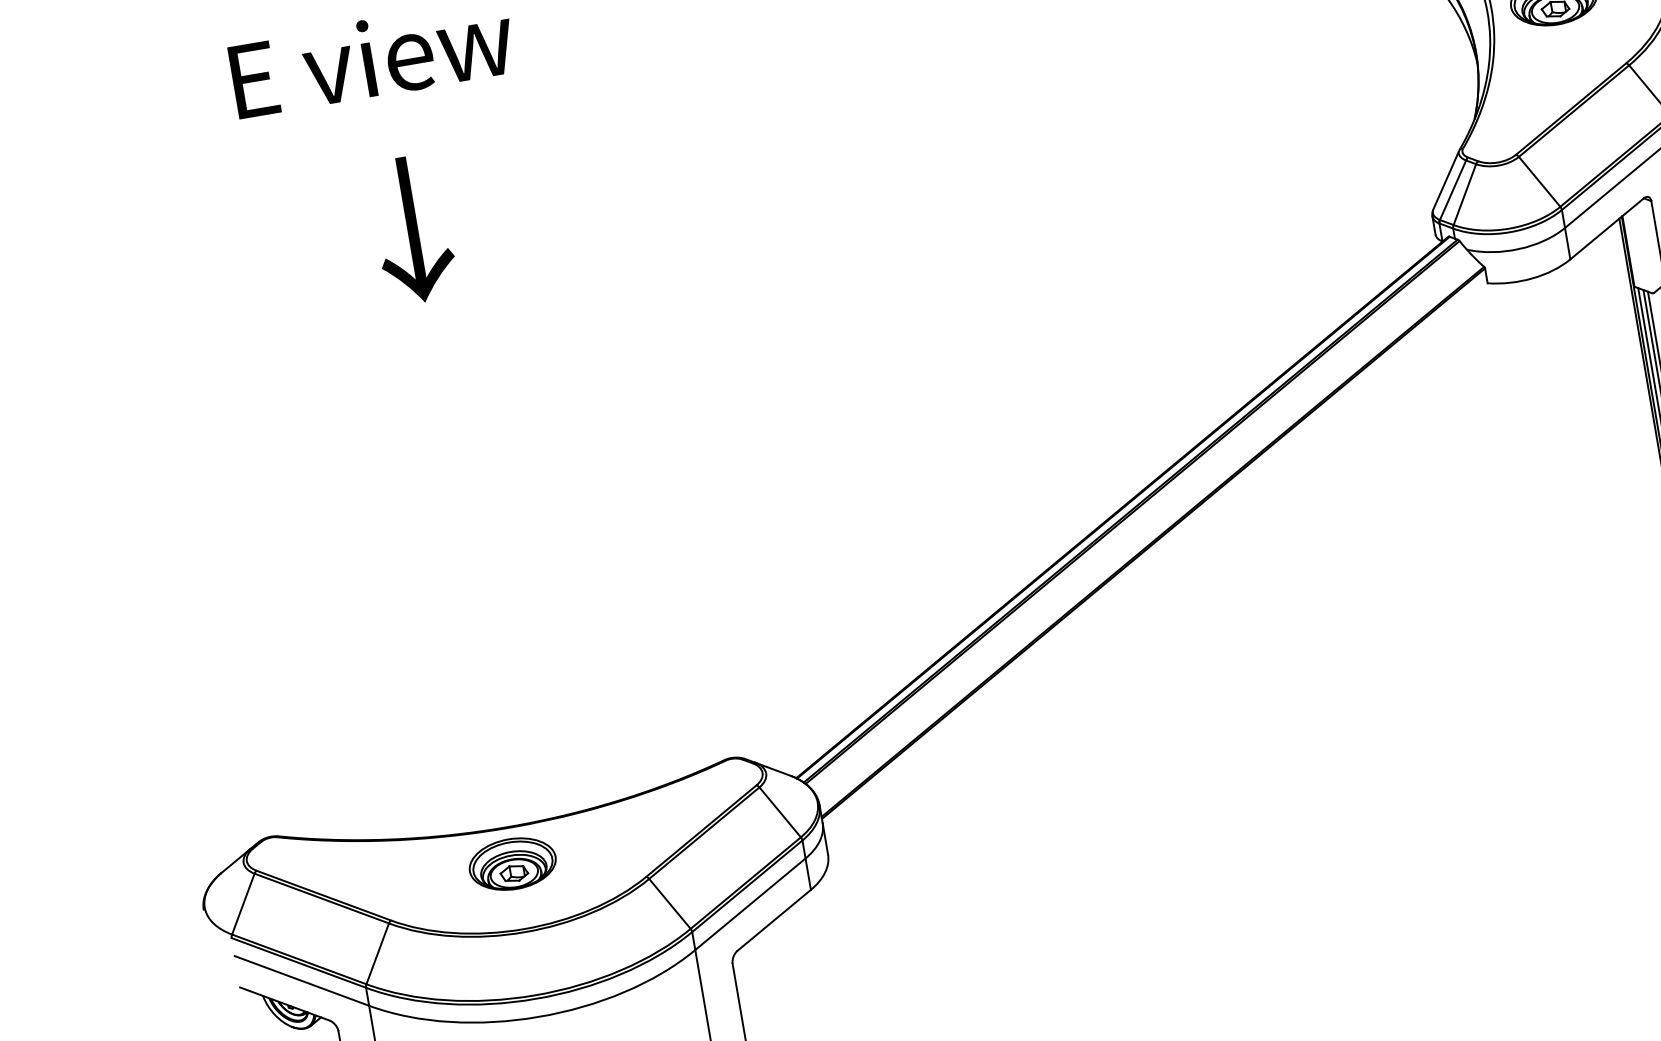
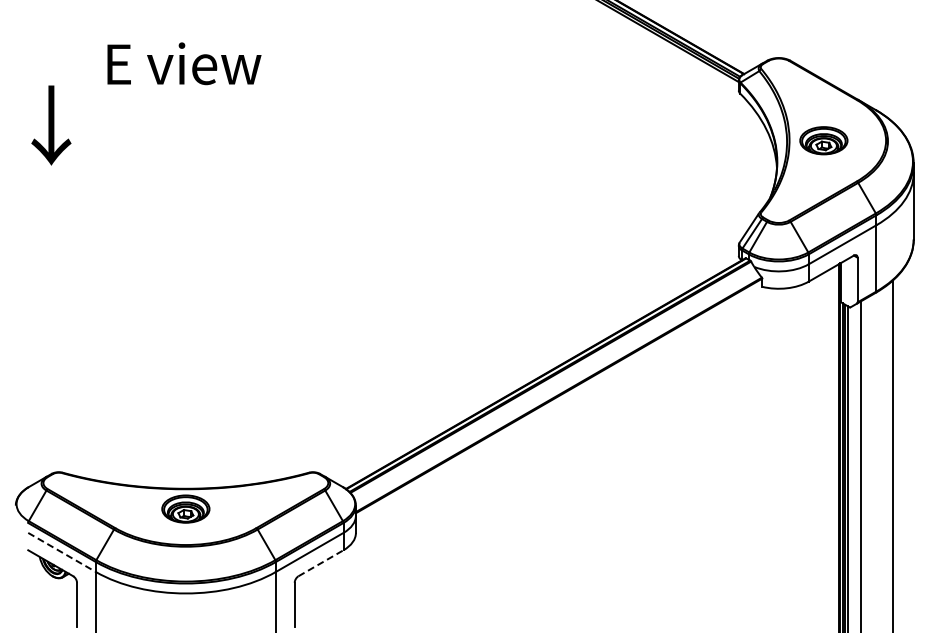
text: (412, 229) -> (51, 125), moved
line: (775, 920) -> (321, 563), solid -> dashed
line: (302, 980) -> (62, 552), solid -> dashed

